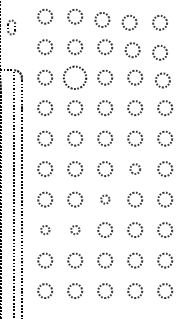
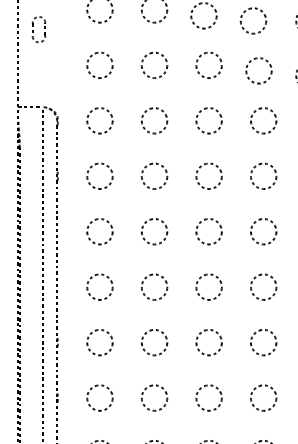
circle: (75, 77) -> (155, 120), size x0.62
circle: (135, 168) -> (264, 286), size x1.43
circle: (105, 199) -> (209, 342), size x1.67
circle: (45, 229) -> (100, 396), size x1.67
circle: (75, 229) -> (155, 396), size x1.67

